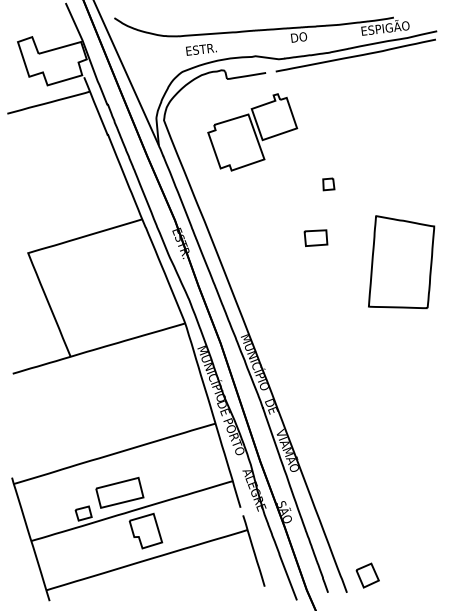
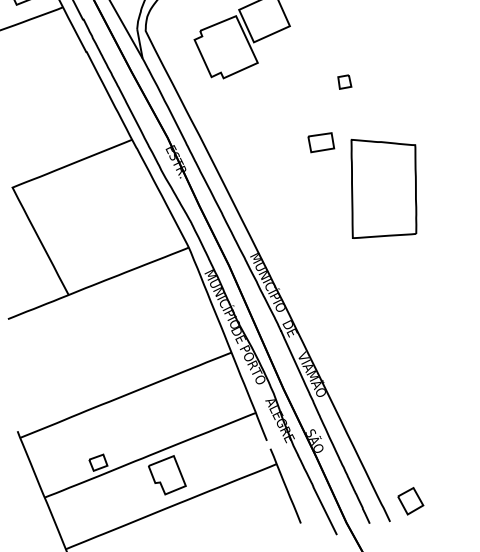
part: (328, 184) -> (344, 82), moved
part: (401, 262) -> (383, 187), moved
part: (119, 492) -> (134, 436), removed

